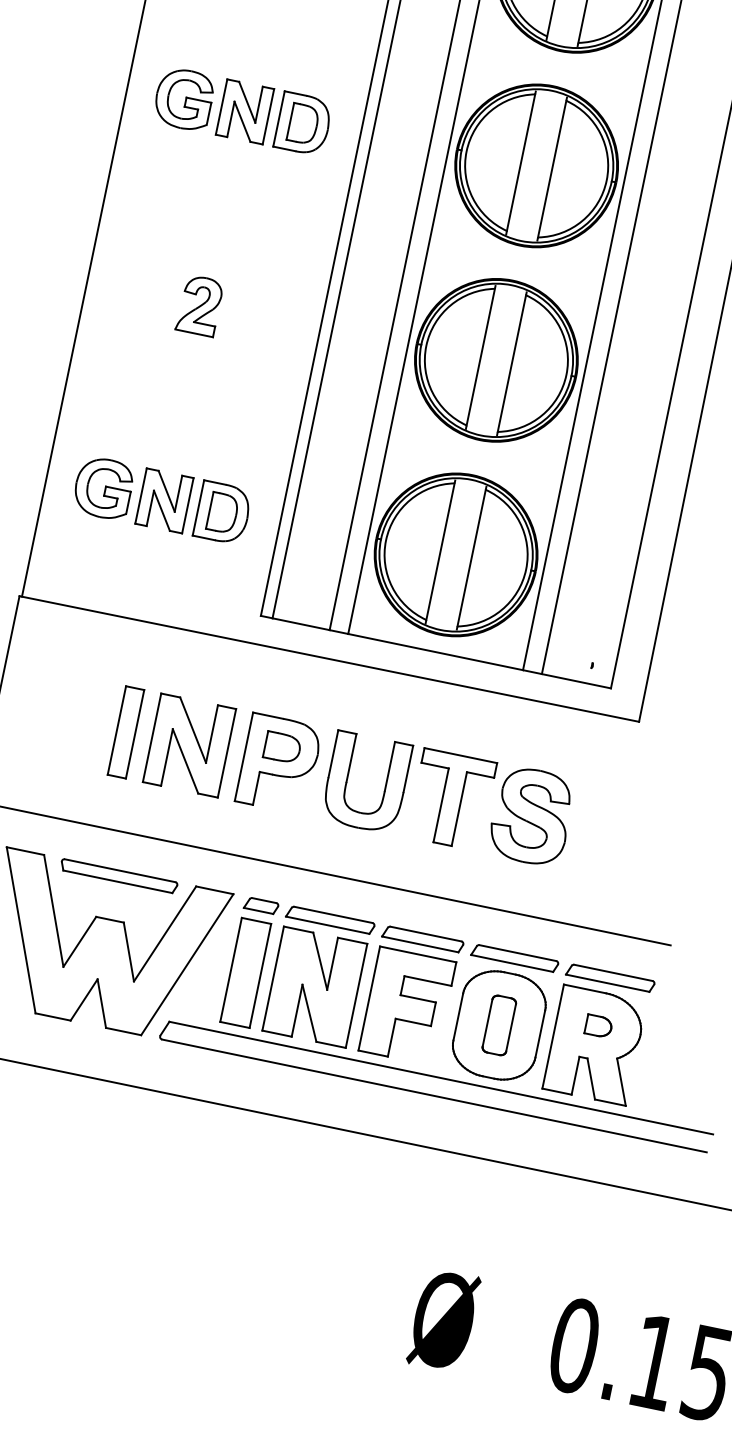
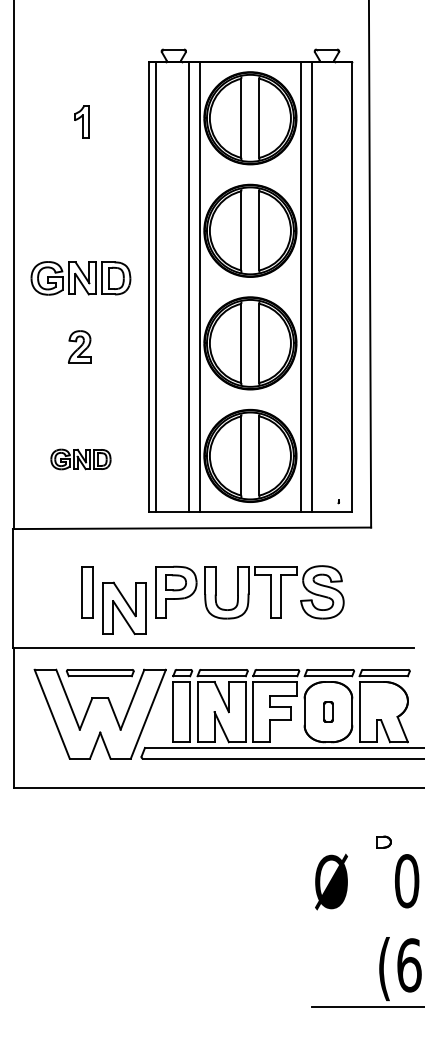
part: (241, 111) -> (80, 278), moved
part: (161, 500) -> (80, 459), size x0.6
part: (189, 745) -> (124, 608), moved
part: (499, 1024) -> (328, 711), size x0.6
part: (598, 1025) -> (383, 841), moved

